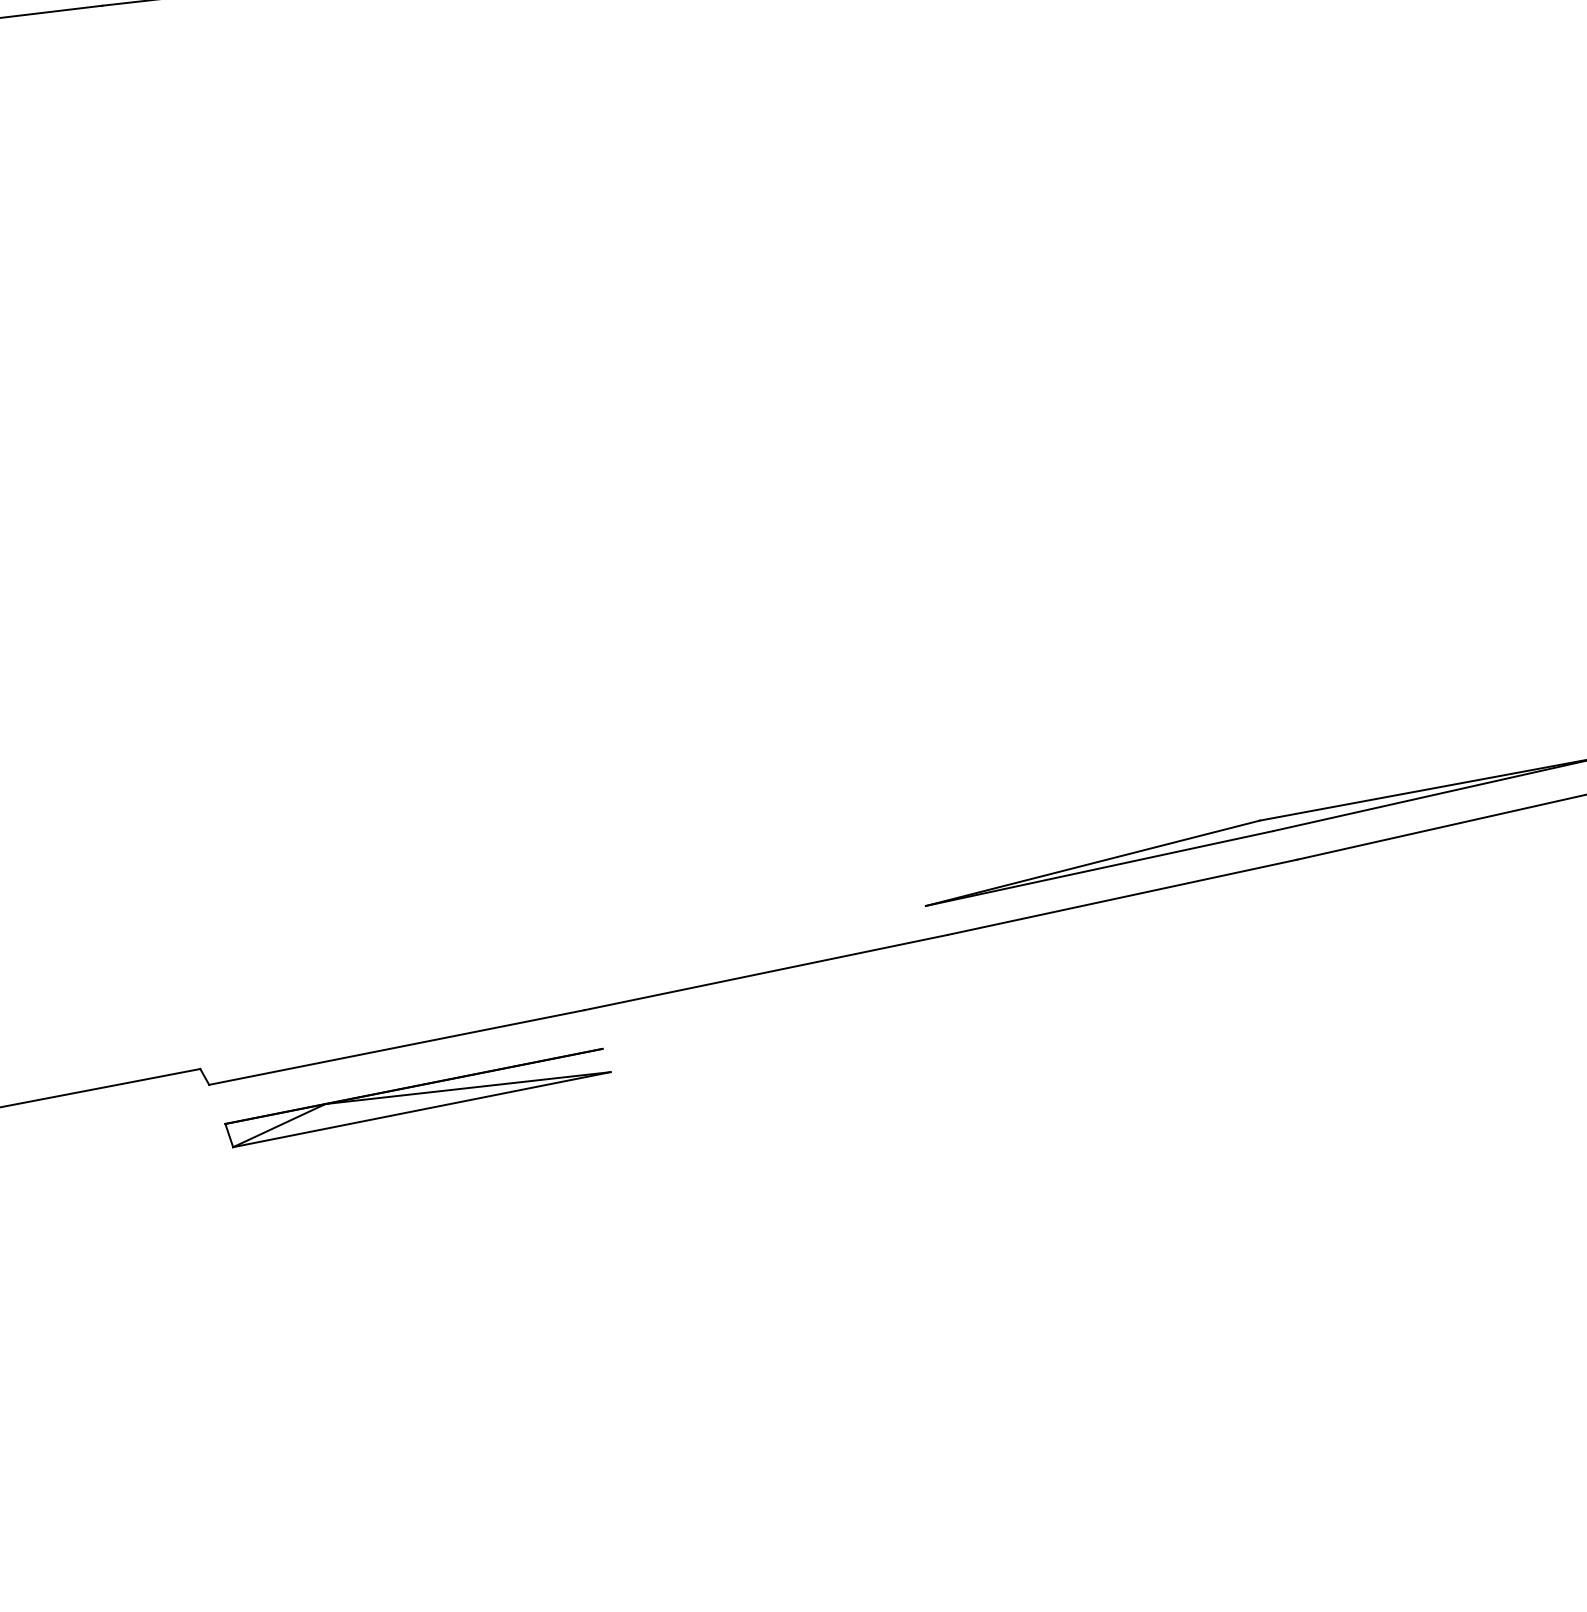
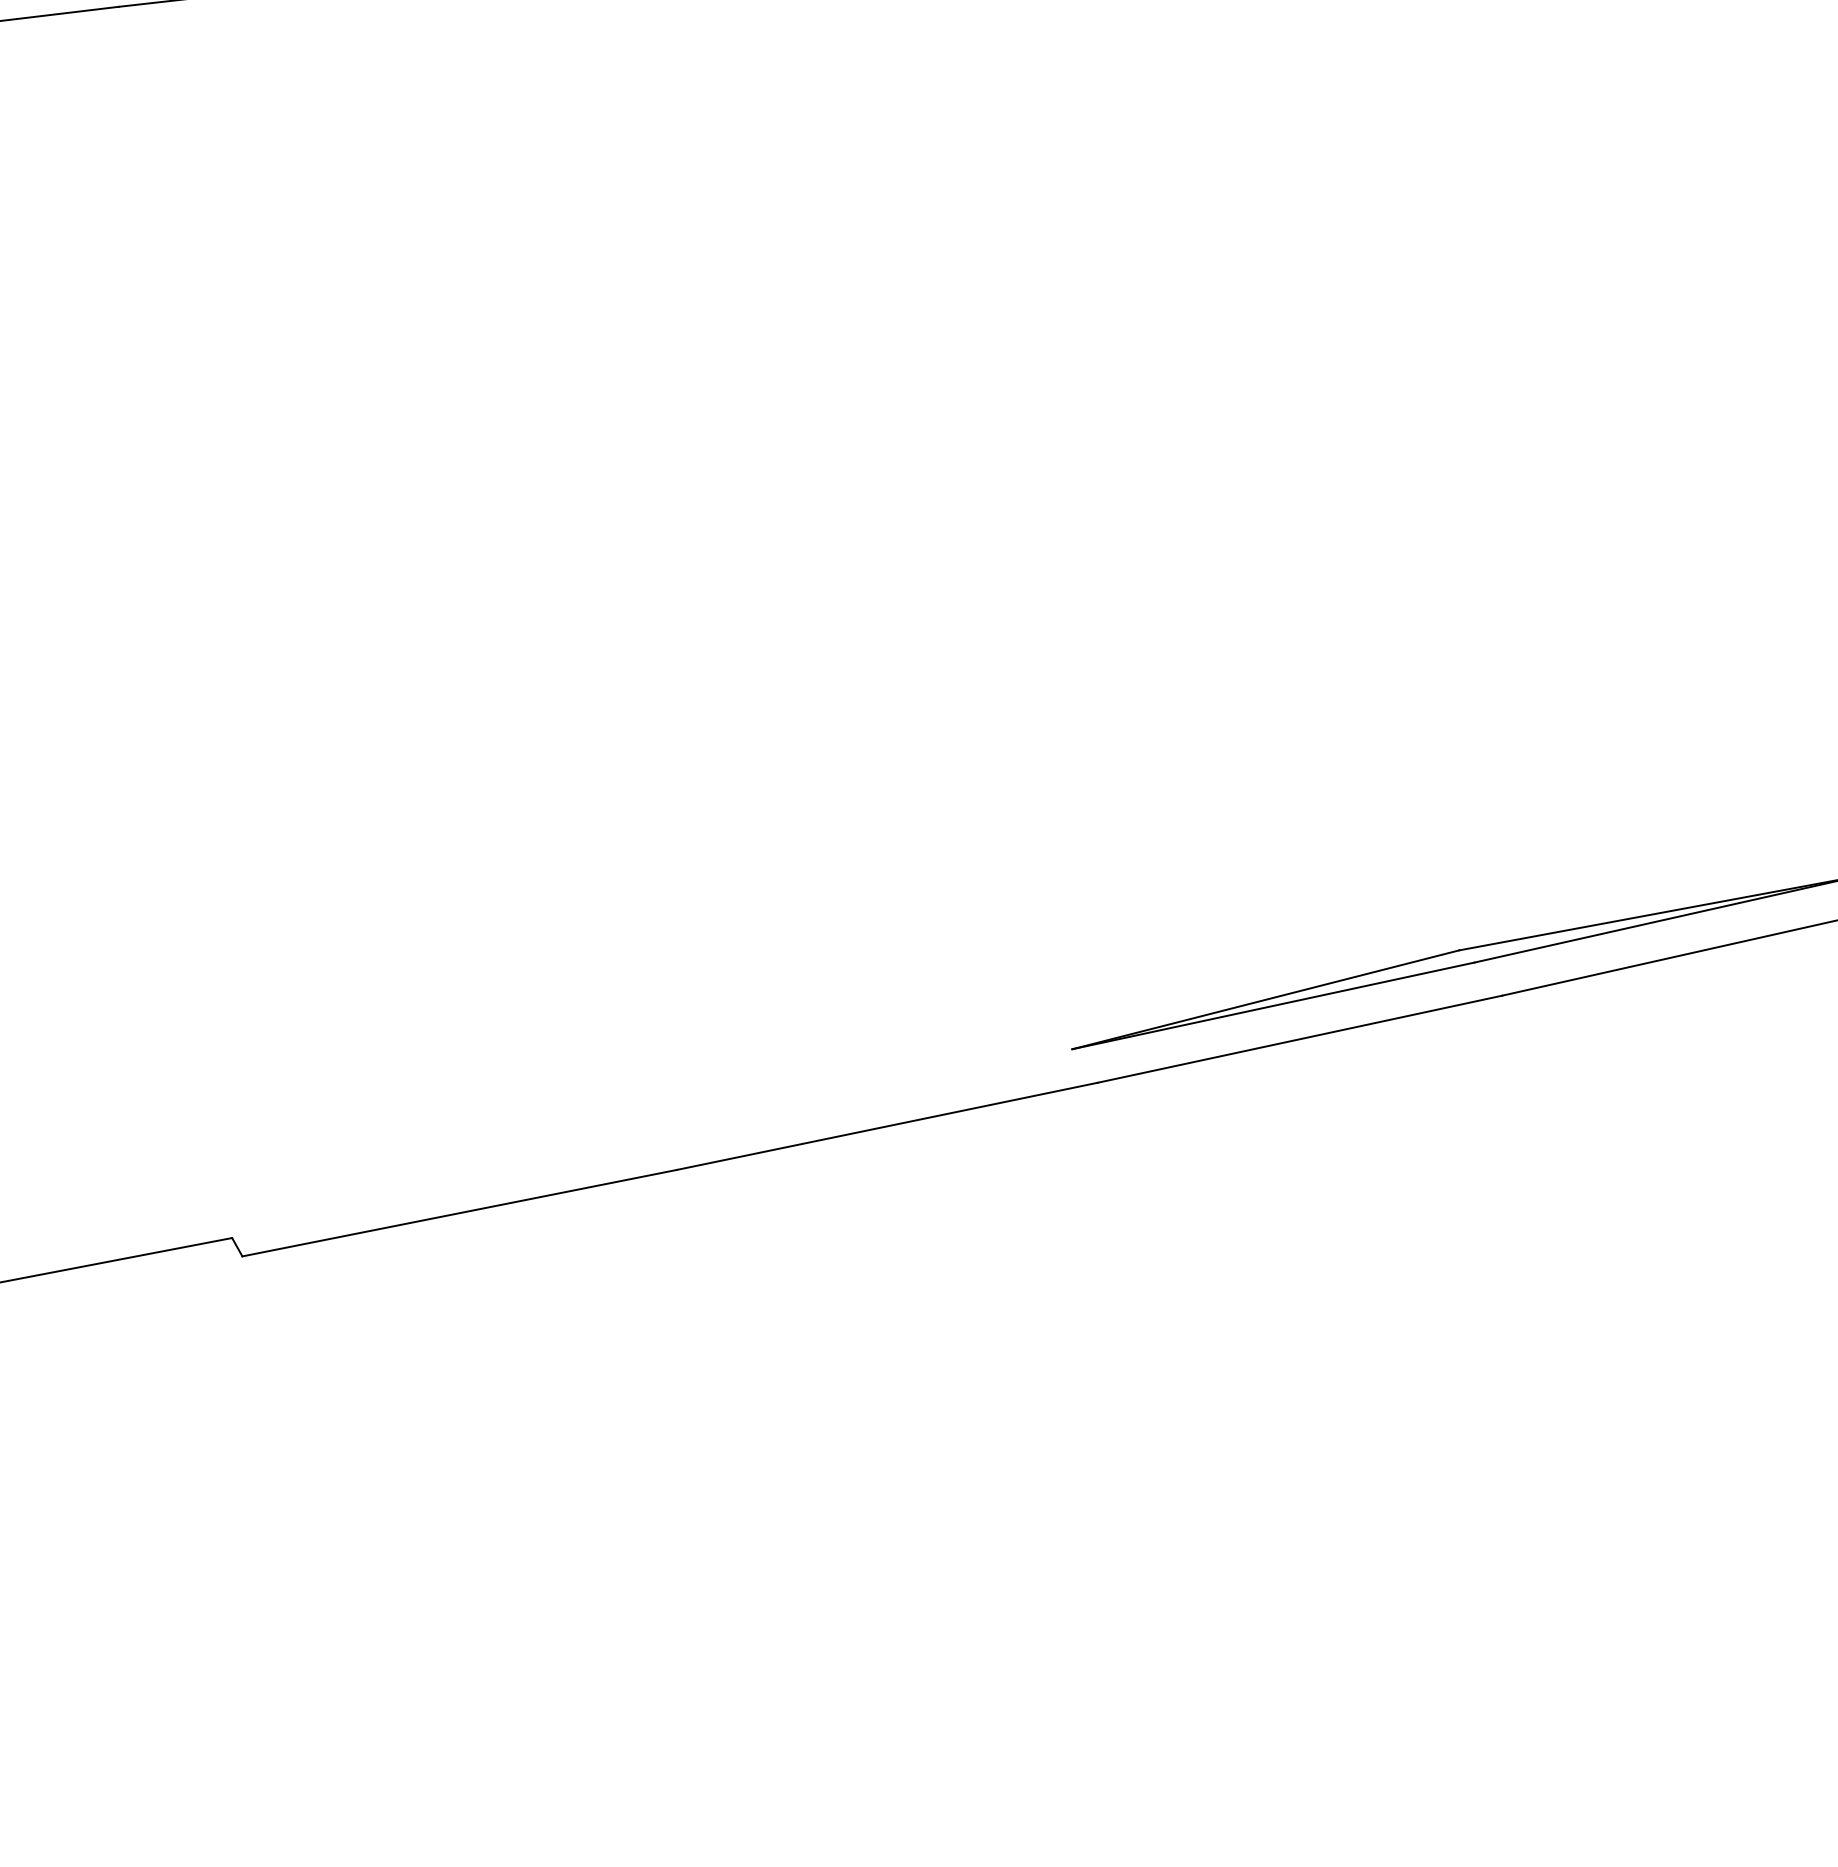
part: (418, 1097) -> (484, 1271), removed

